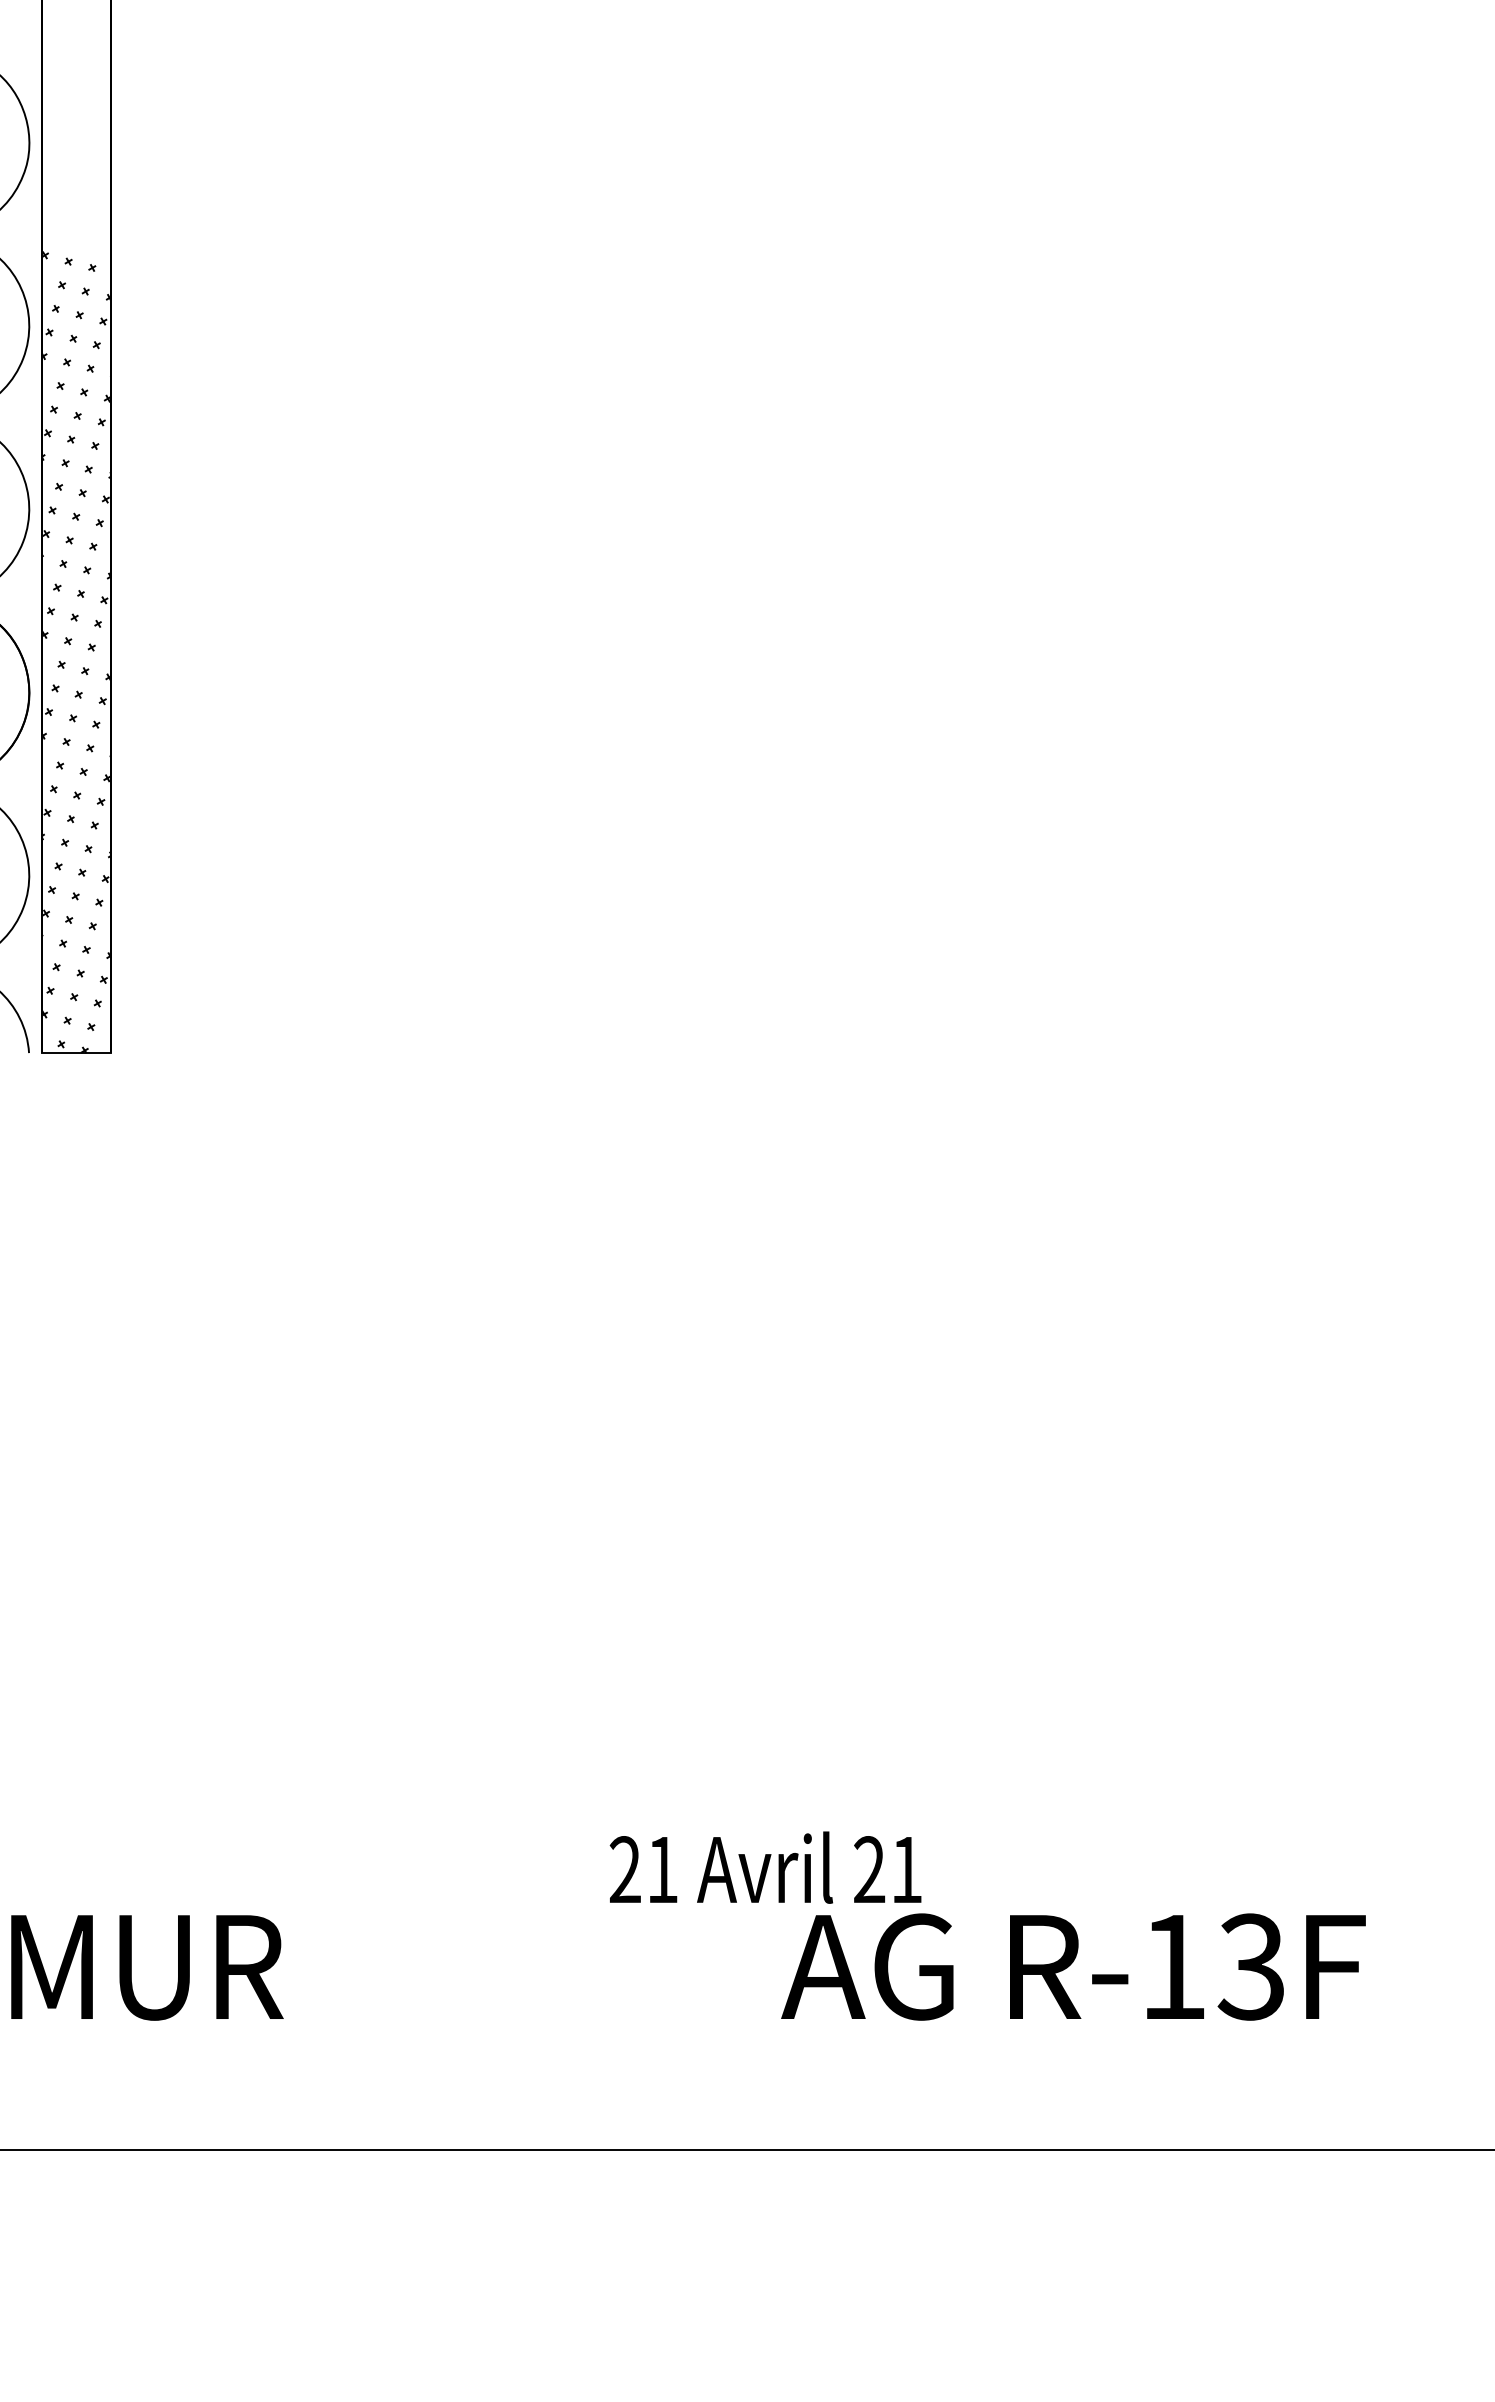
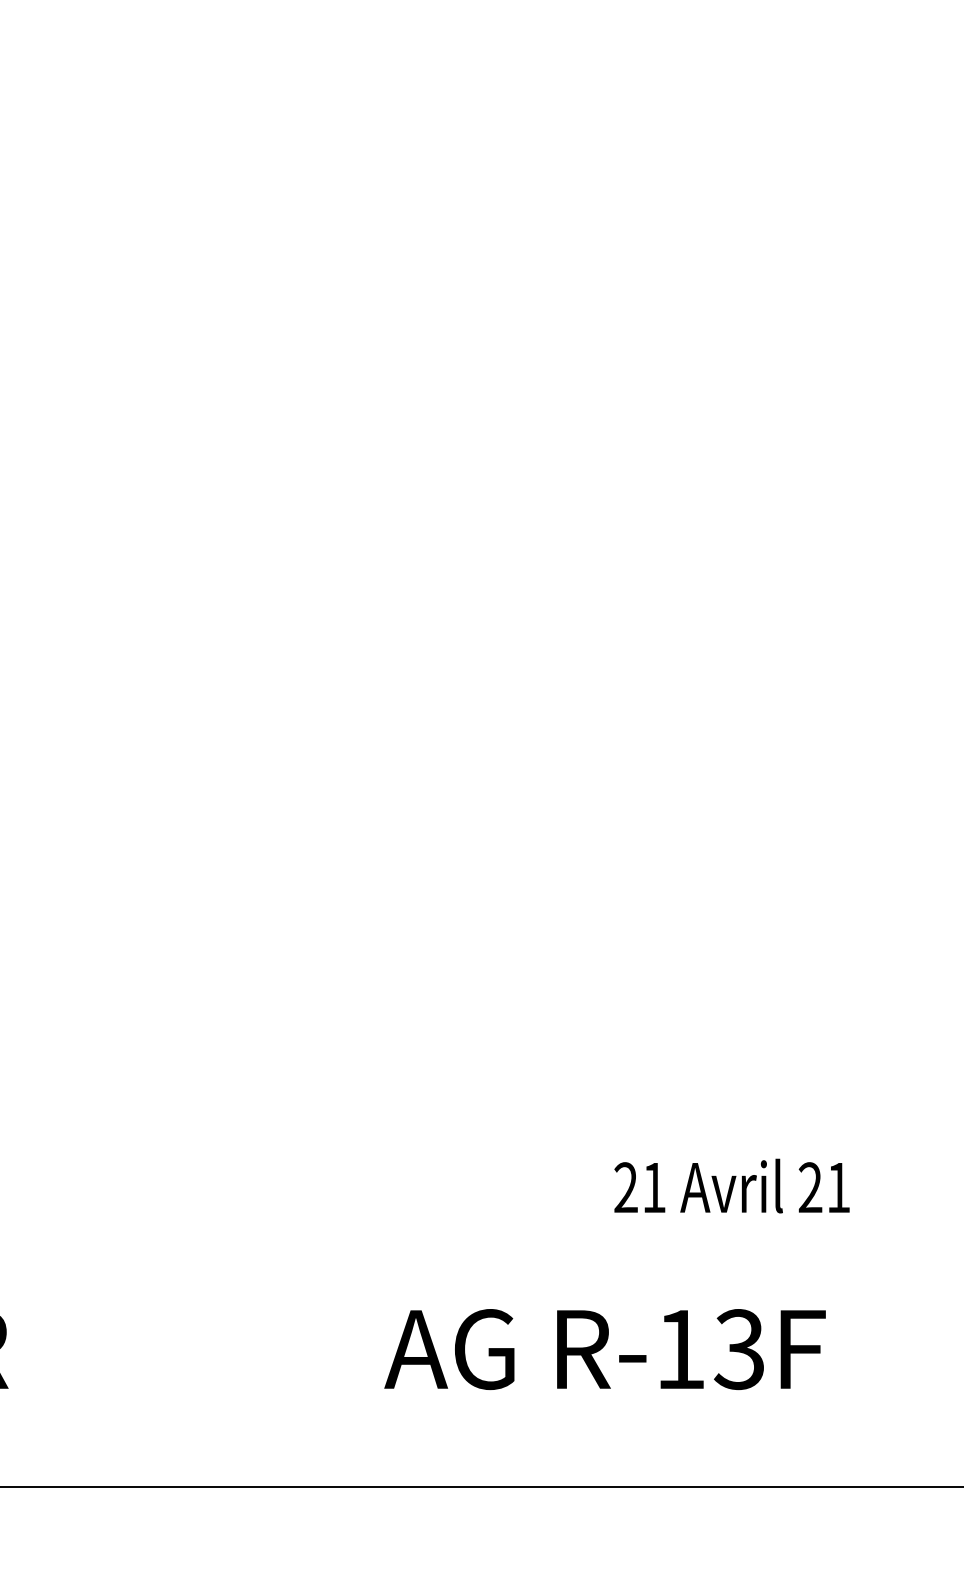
text: (765, 1867) -> (731, 1185), moved

